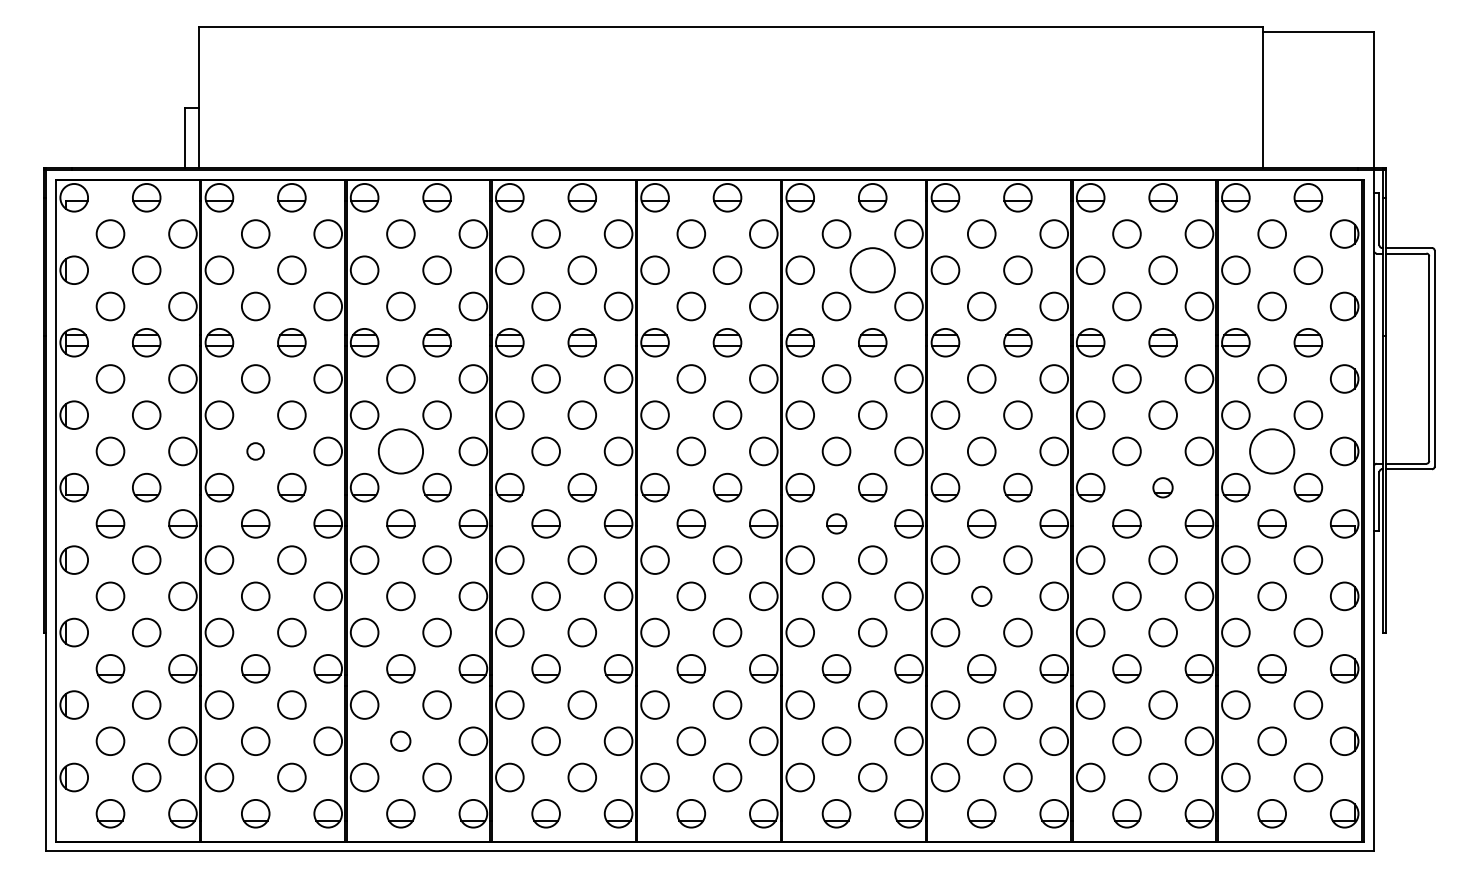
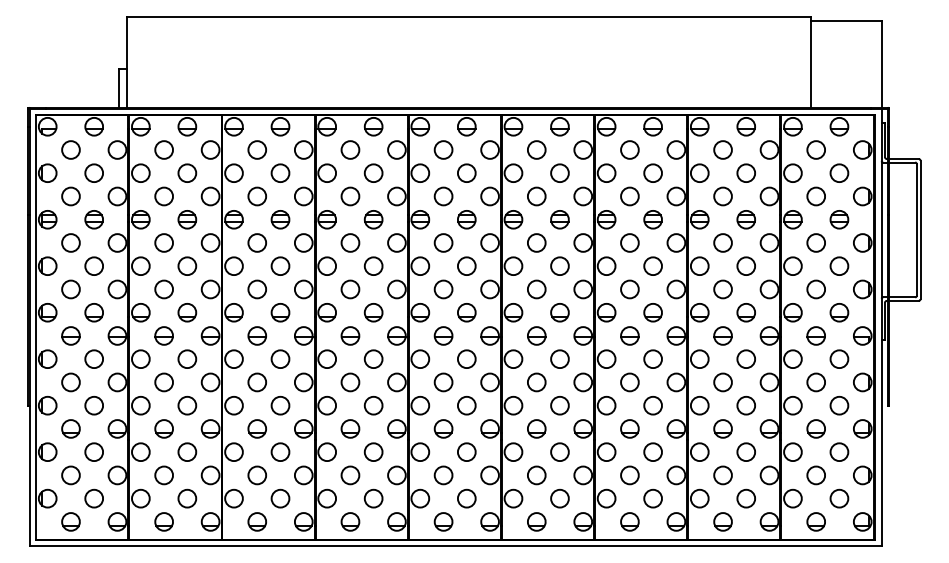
circle: (871, 270) -> (559, 173), size x0.62
circle: (254, 451) -> (163, 289), size x1.67
circle: (401, 451) -> (257, 289), size x0.62
circle: (1272, 451) -> (816, 289), size x0.62
part: (1161, 487) -> (745, 312), size x1.43
part: (836, 523) -> (536, 335), size x1.43
circle: (981, 596) -> (629, 382), size x1.43
circle: (399, 741) -> (256, 475), size x1.43

